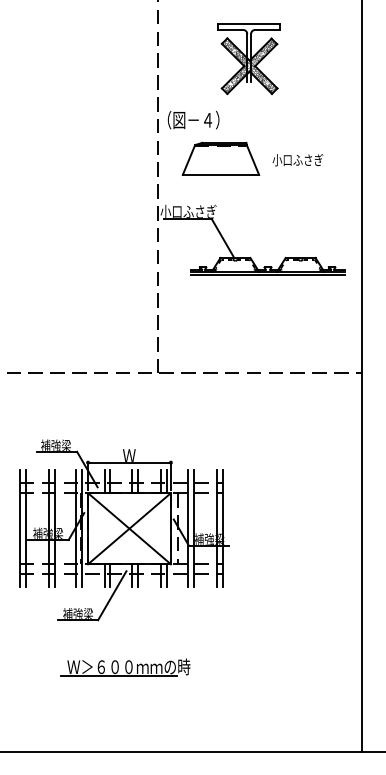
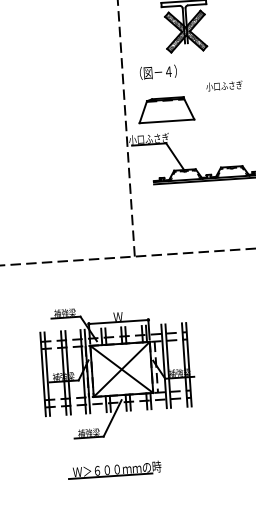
text: (193, 120) -> (158, 72), moved
part: (220, 158) -> (165, 109), moved
text: (297, 160) -> (224, 86), moved
part: (125, 667) -> (114, 469), moved

